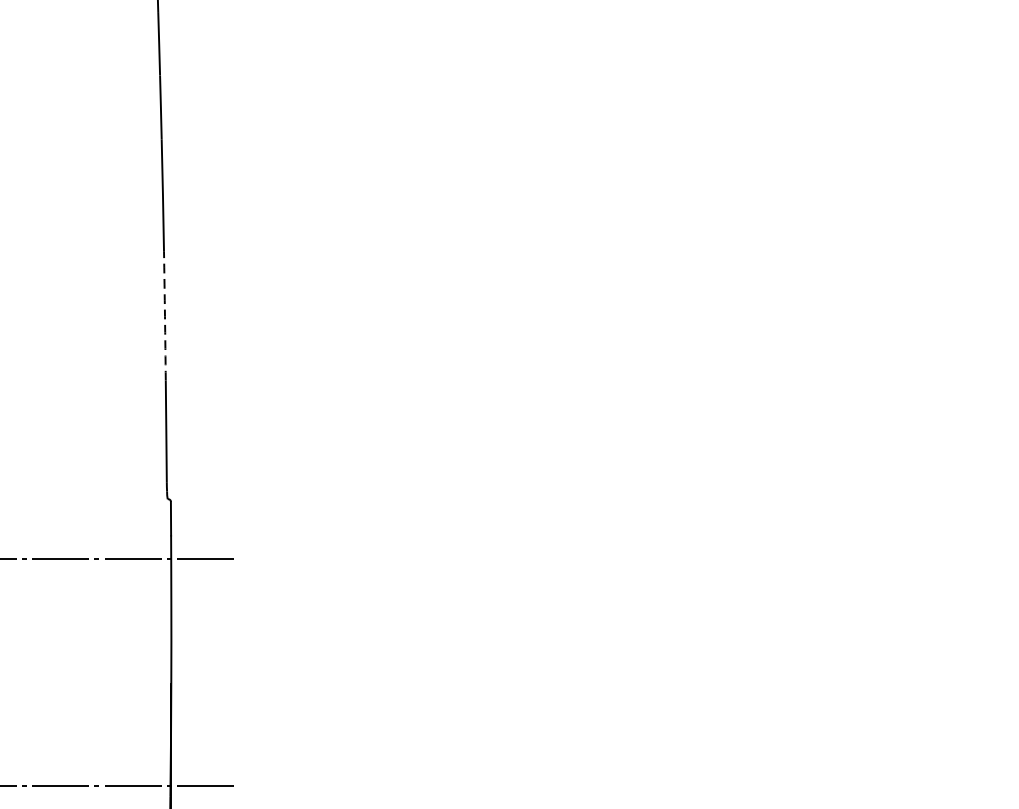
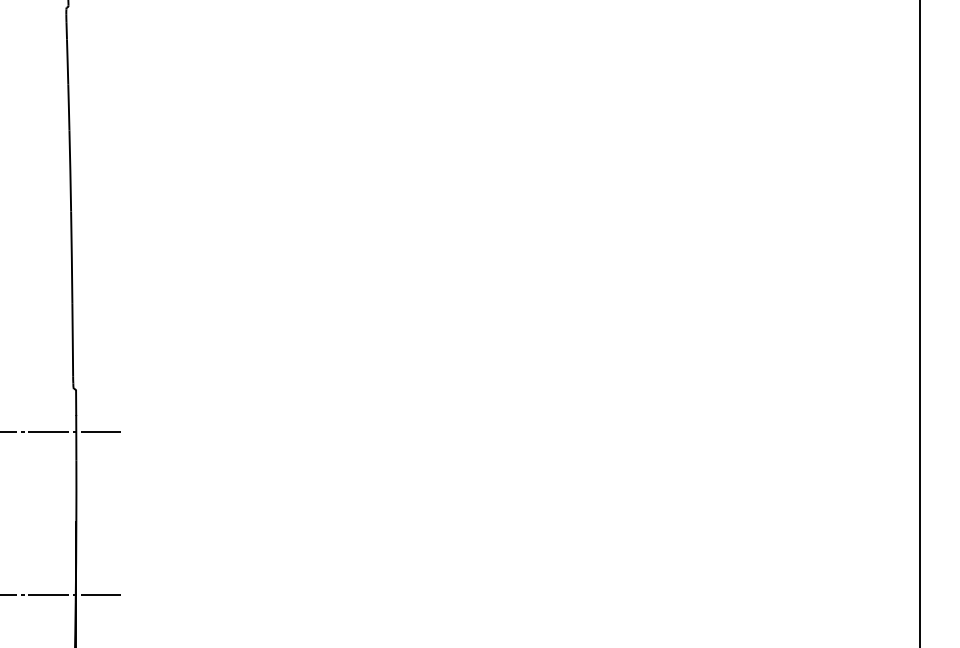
arc: (164, 316) -> (71, 257), dashed -> solid

